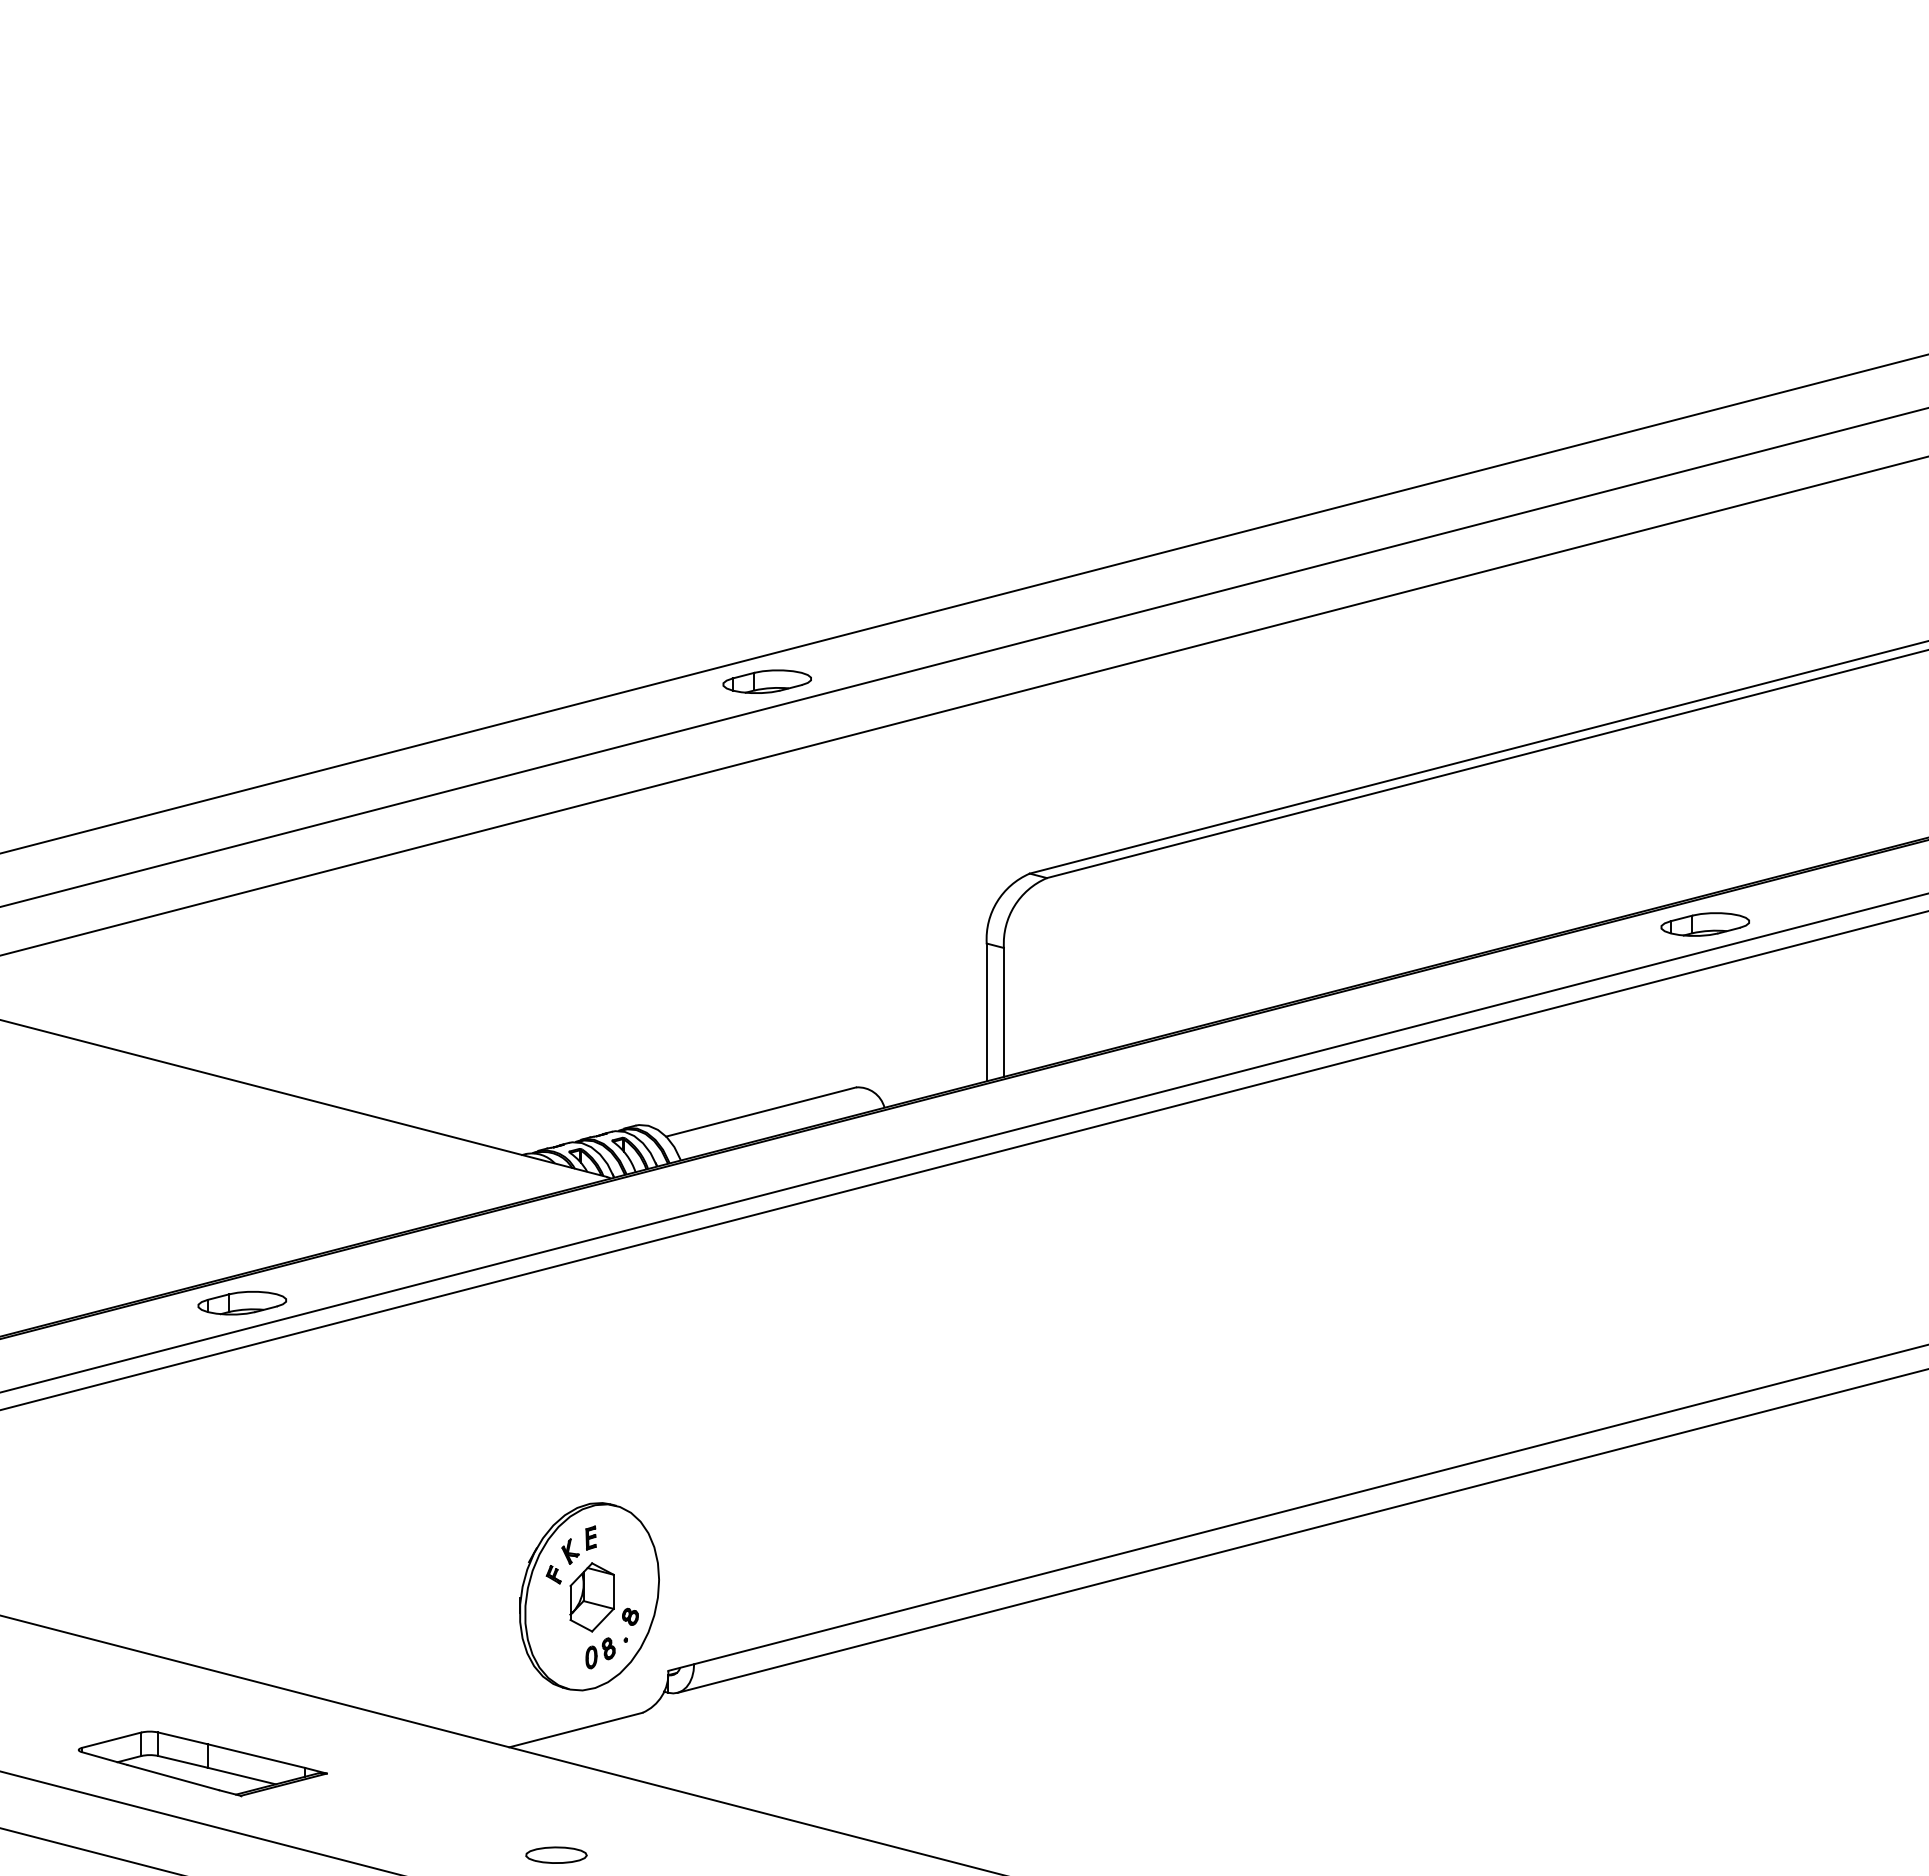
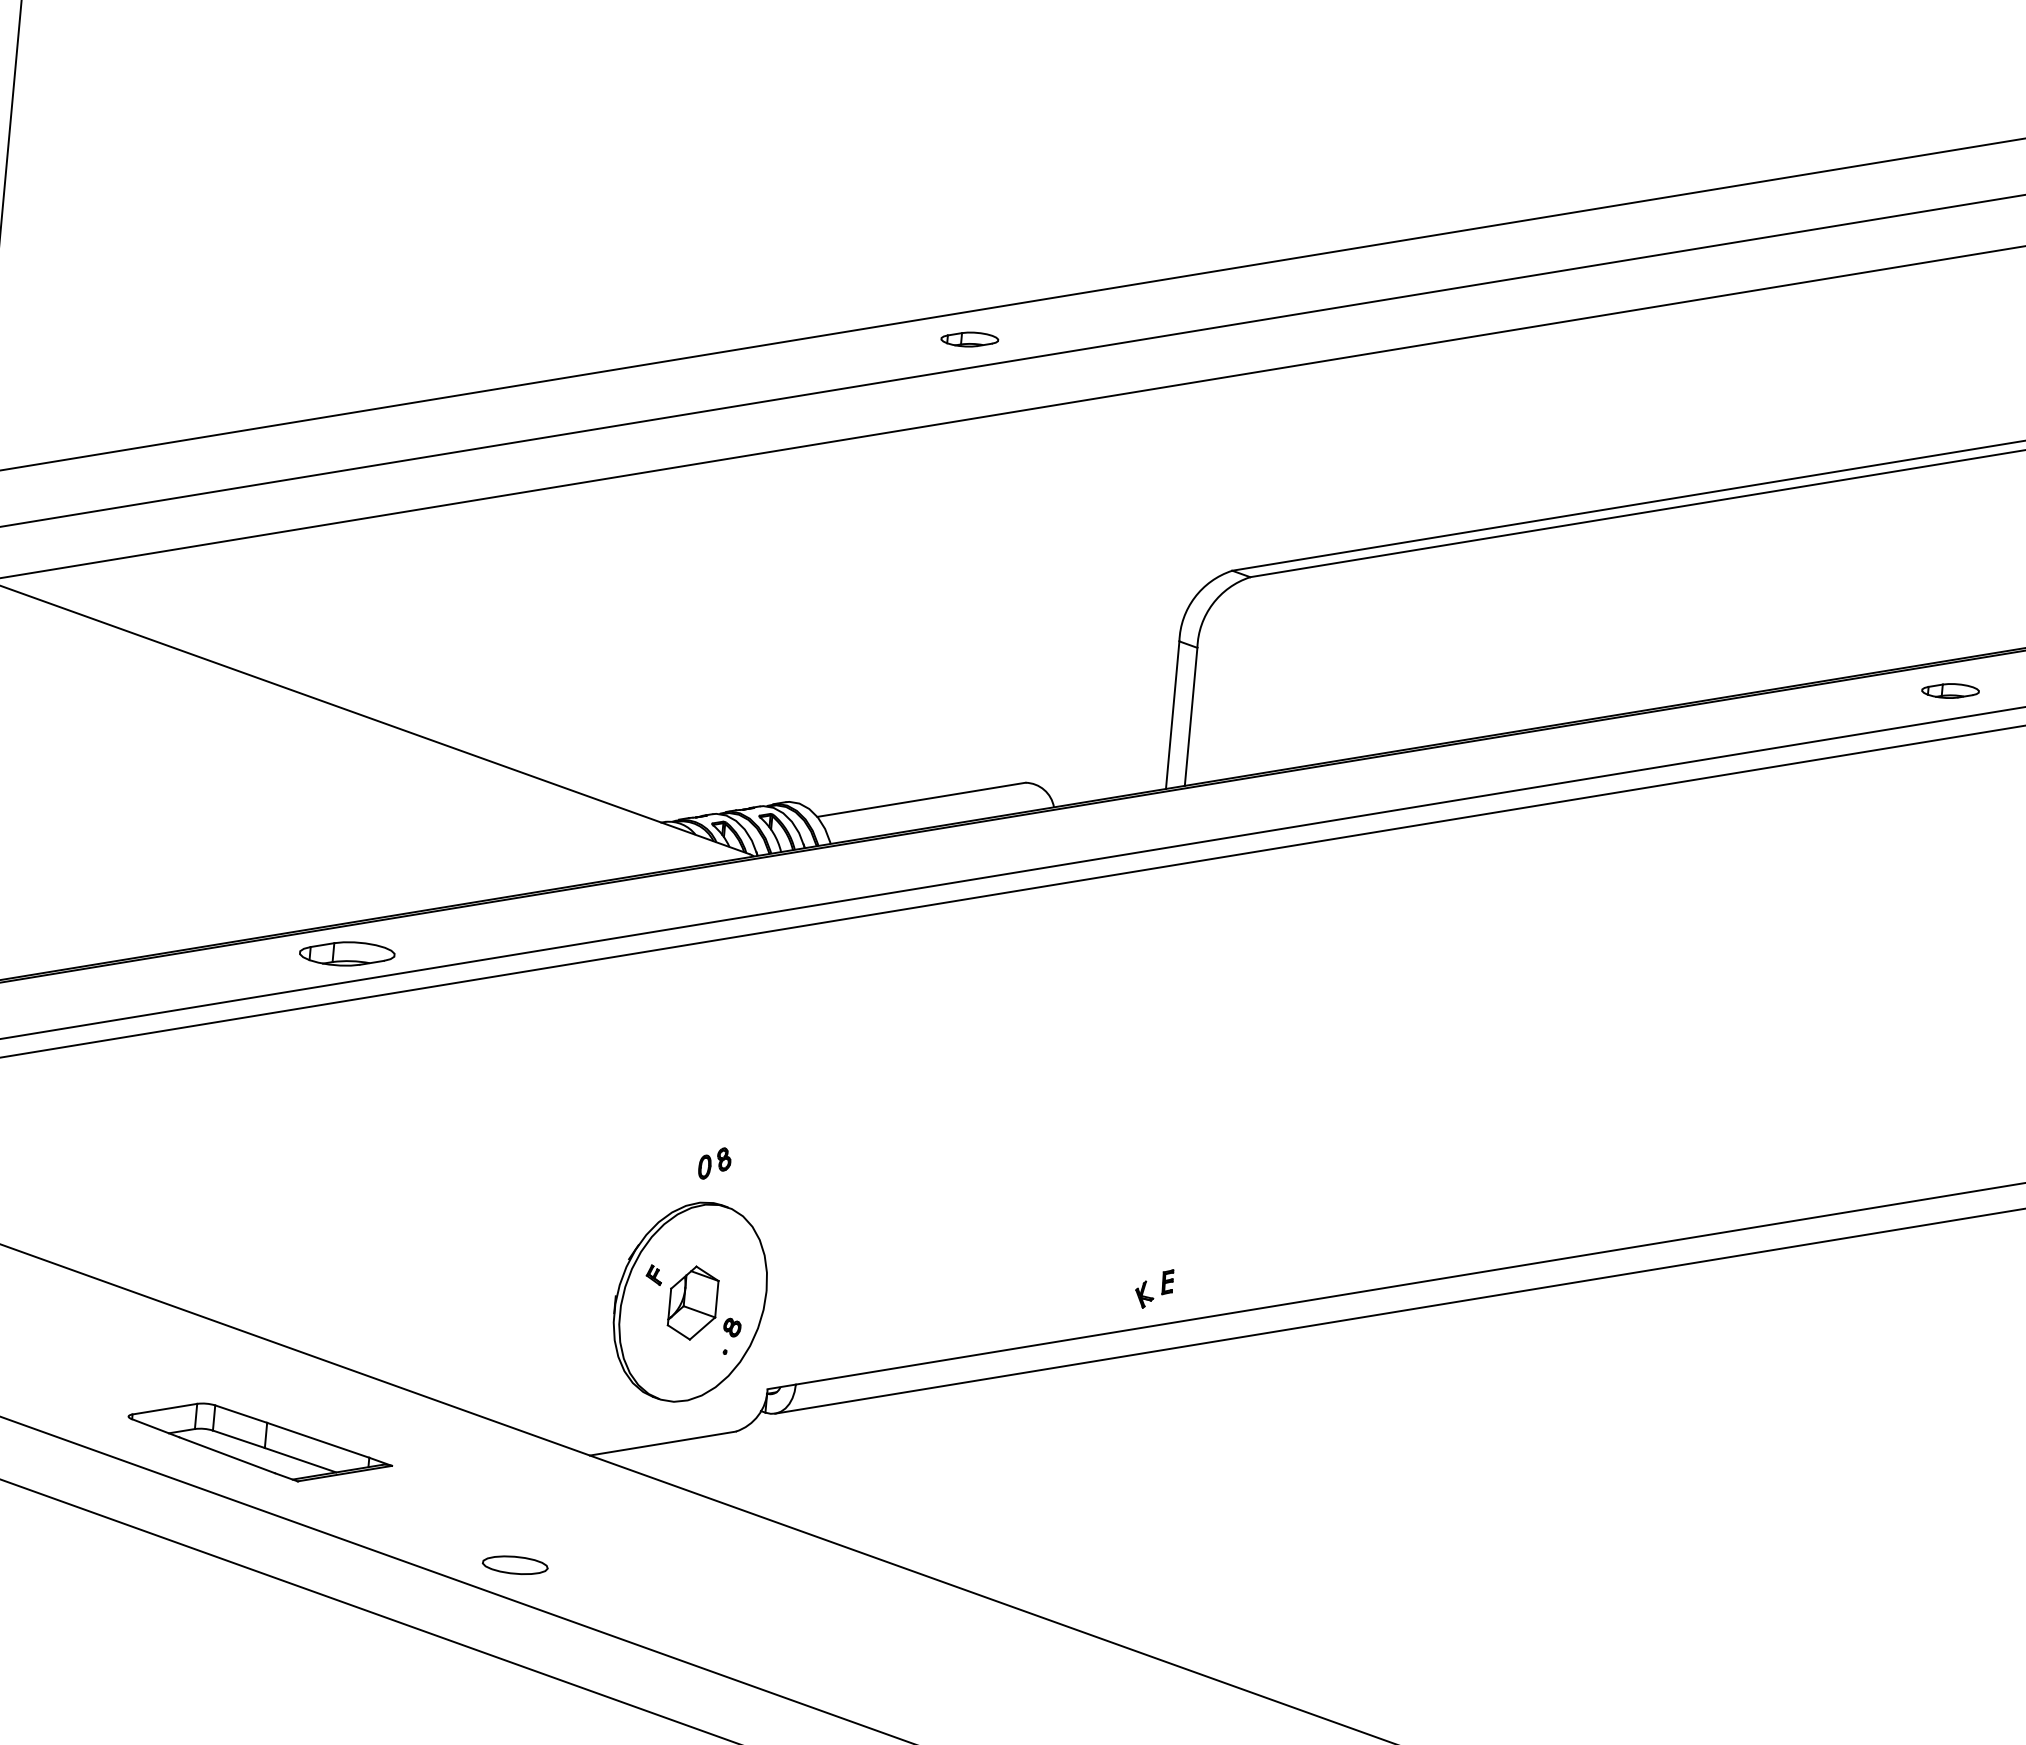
part: (766, 681) -> (969, 339), size x0.6
part: (1704, 924) -> (1949, 690), size x0.6
part: (585, 1542) -> (1161, 1286), moved
part: (600, 1653) -> (714, 1163), moved
part: (556, 1854) -> (515, 1564), moved

